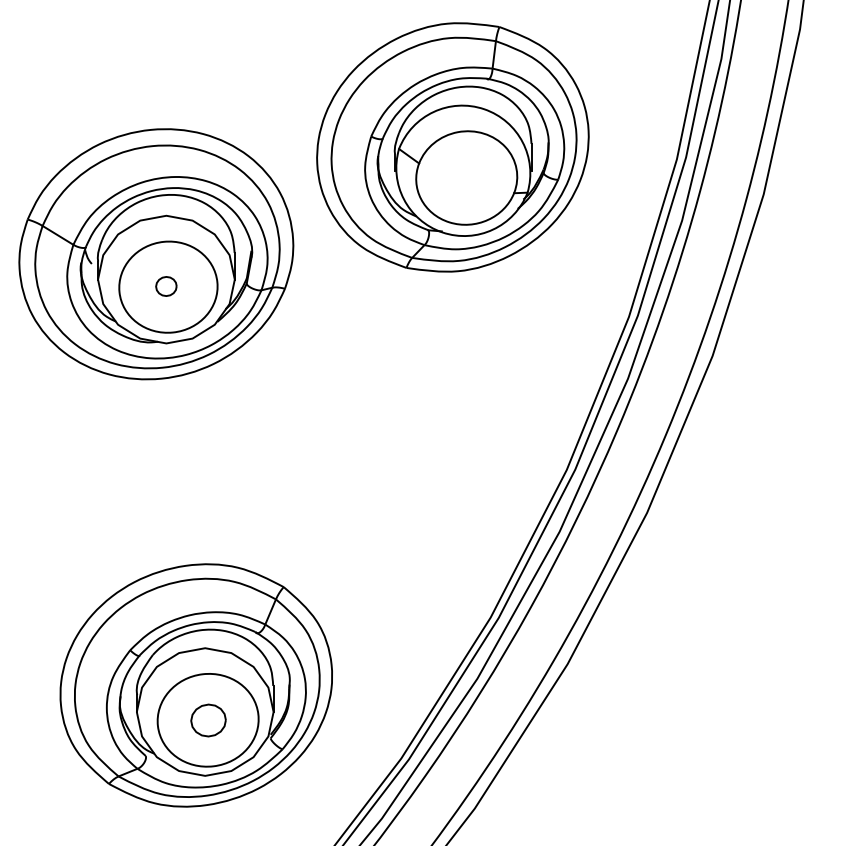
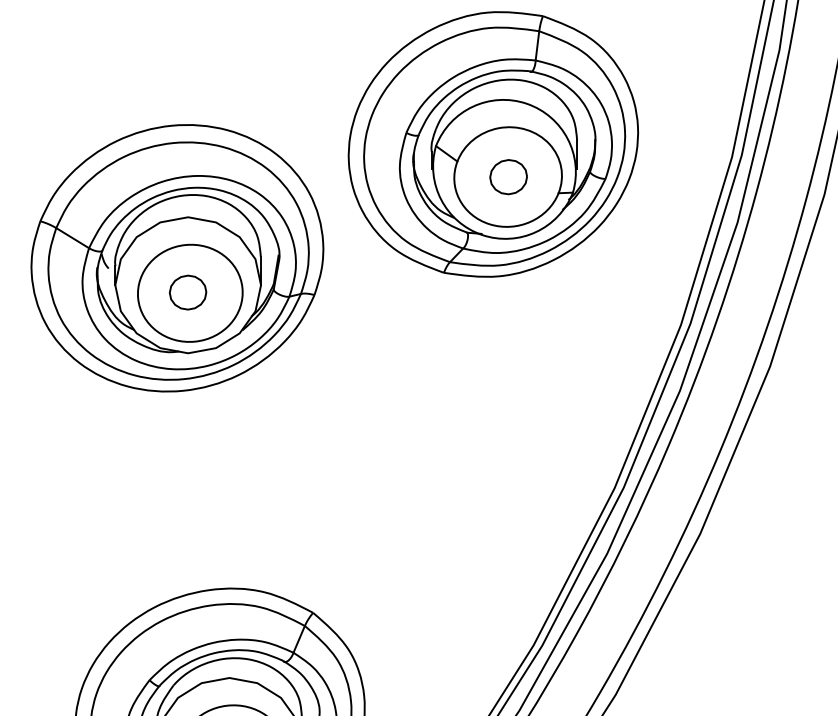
part: (467, 178) -> (508, 177), added
part: (166, 286) -> (188, 292), size x1.67

